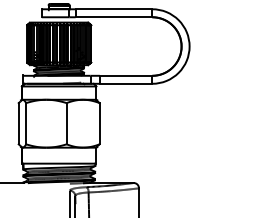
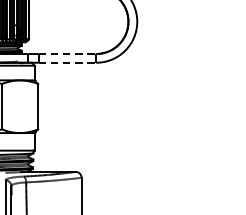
line: (126, 75) -> (67, 53), solid -> dashed
line: (126, 83) -> (67, 62), solid -> dashed

